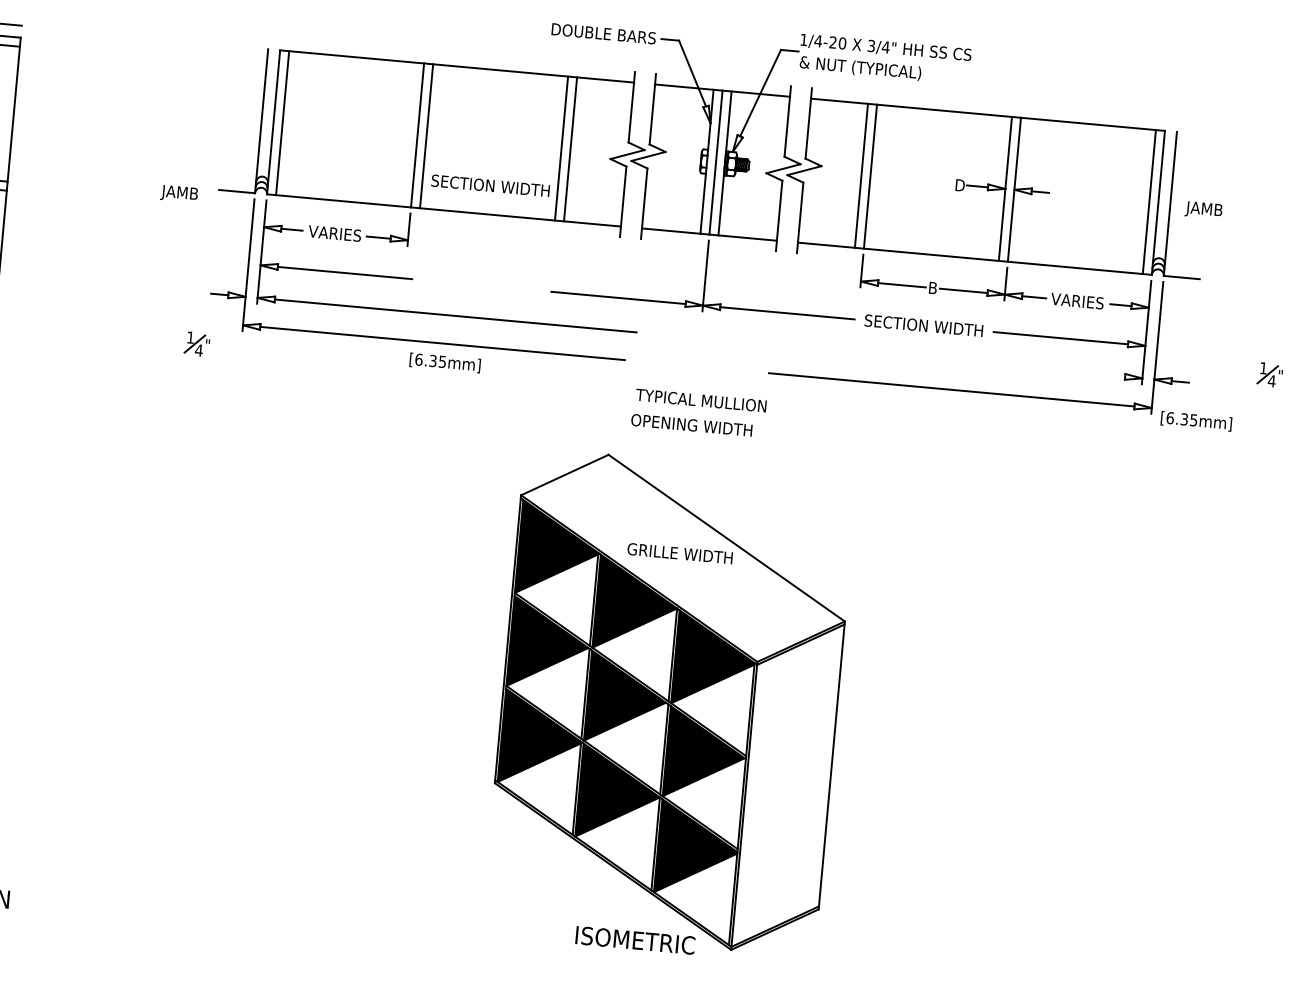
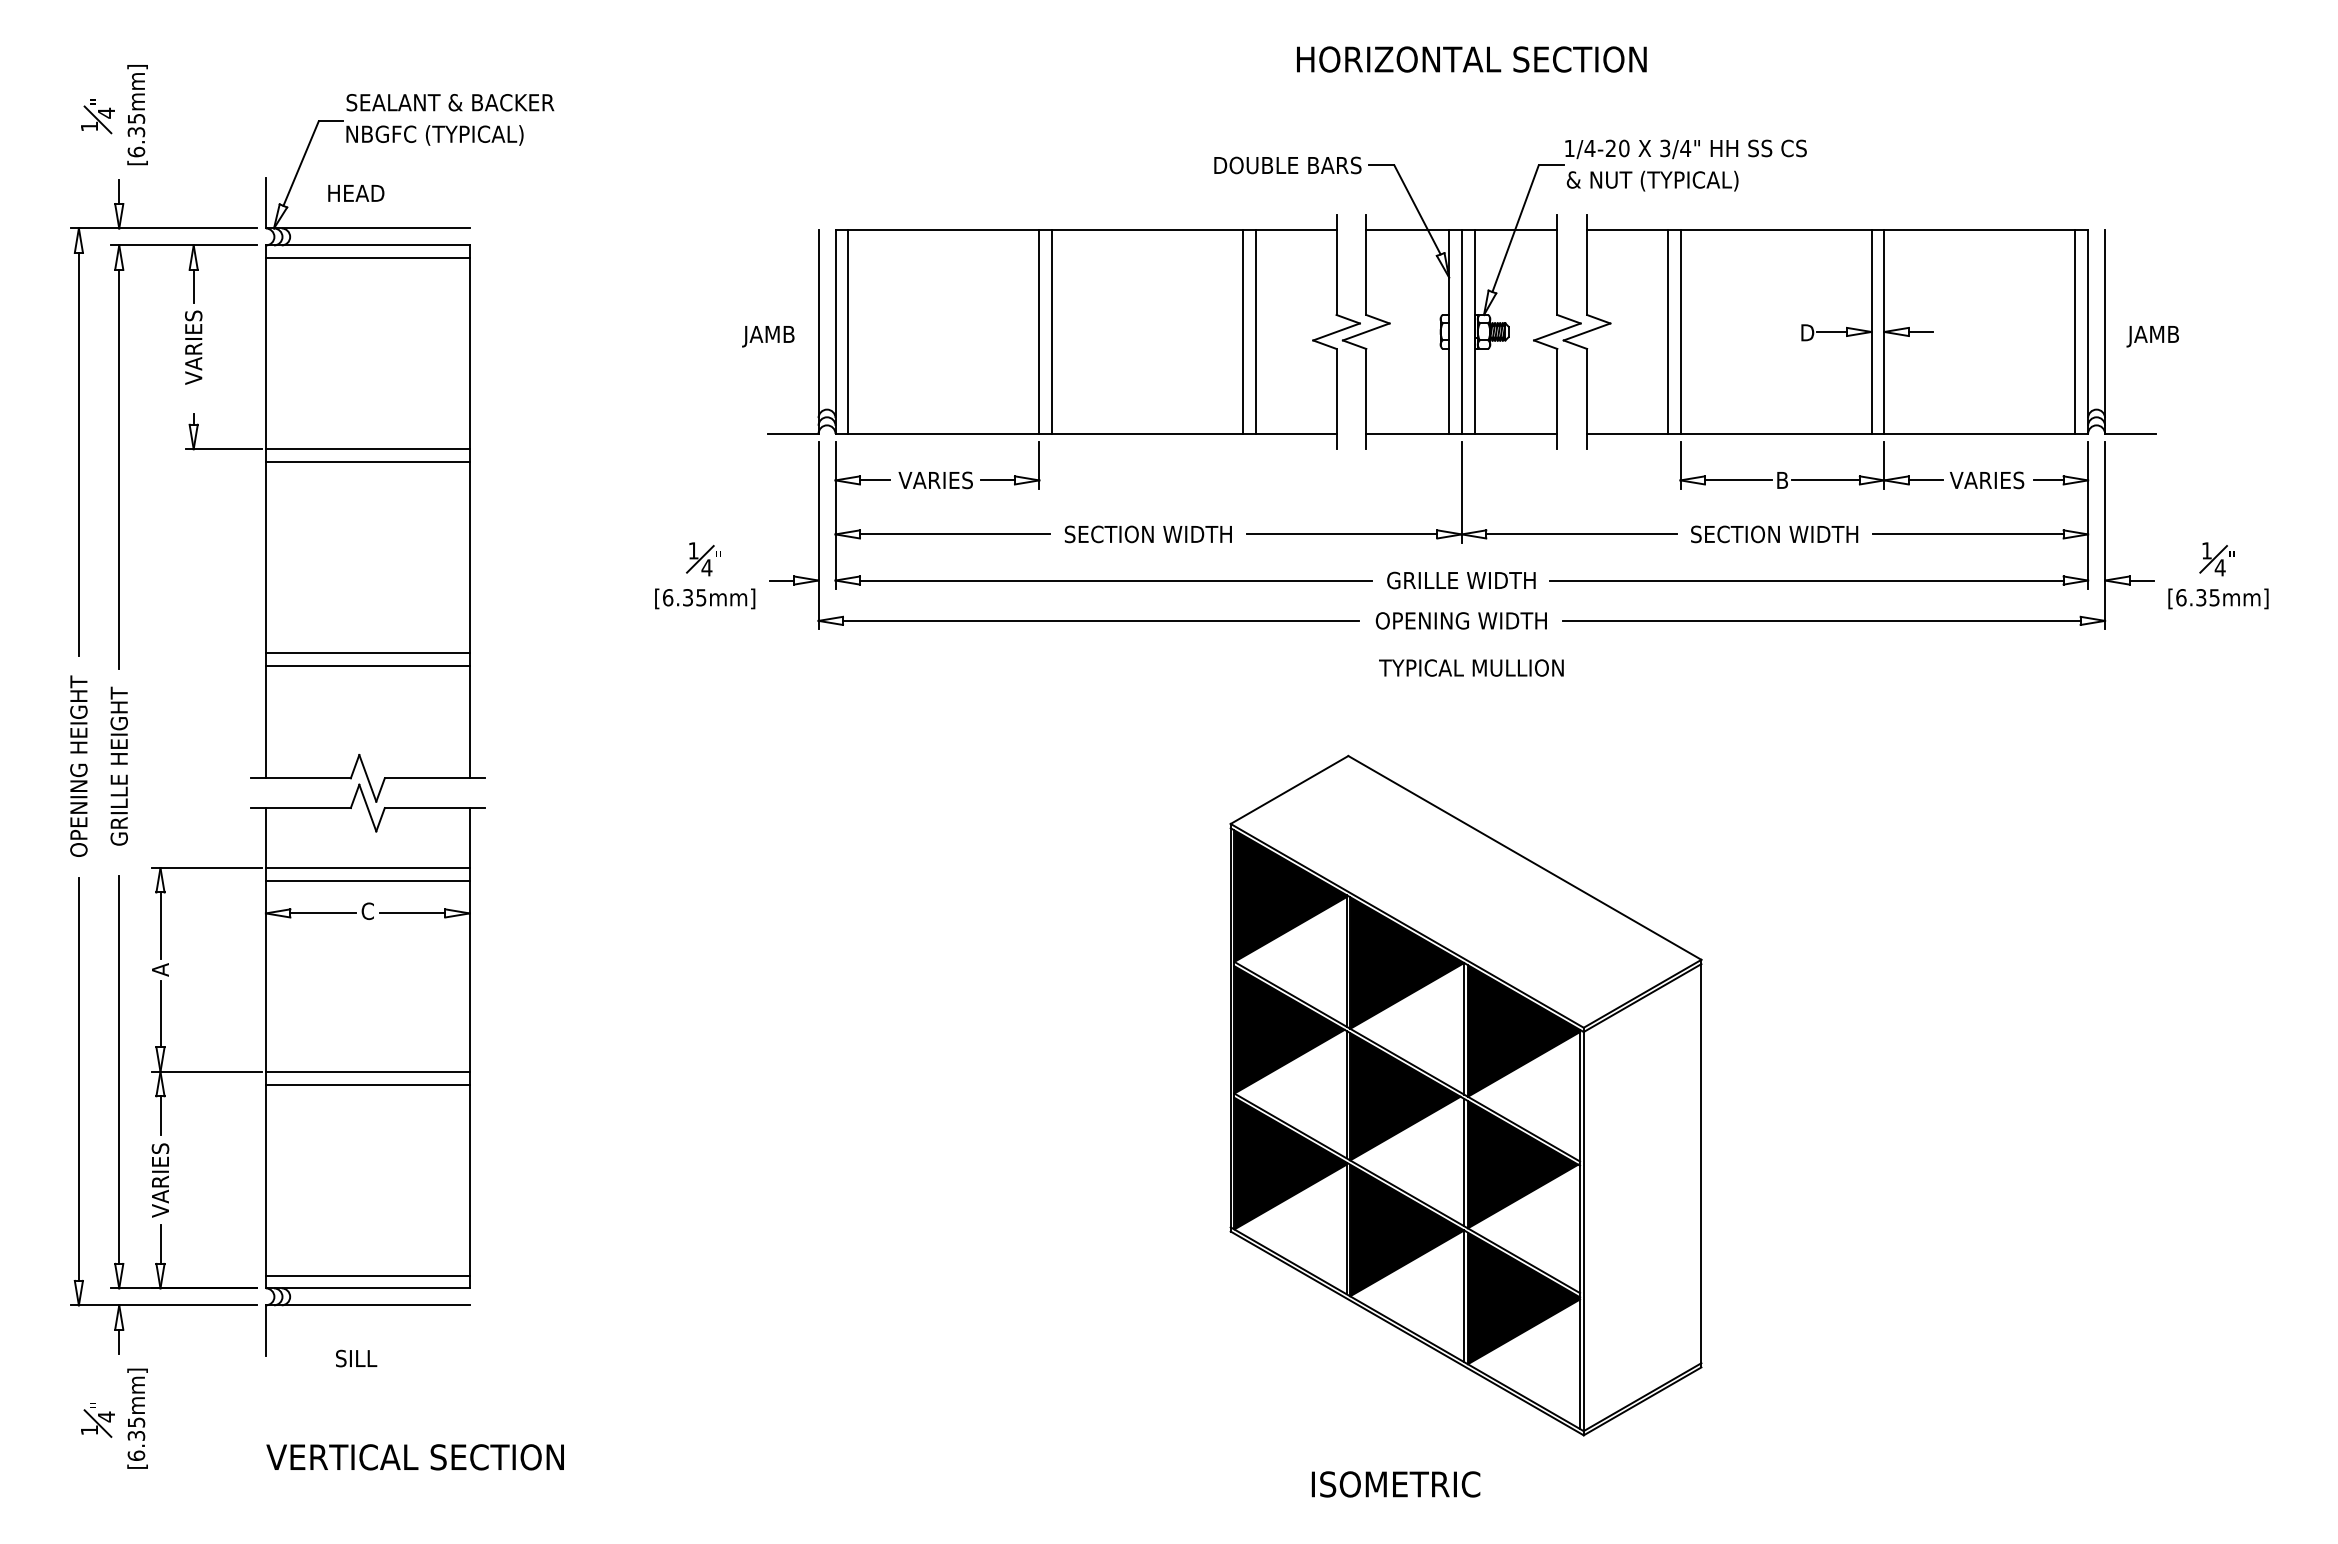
text: (490, 185) -> (1147, 534), moved
text: (179, 193) -> (768, 336), moved
part: (197, 344) -> (703, 559), moved
line: (943, 360) -> (1806, 580), added
text: (445, 362) -> (705, 598), moved
part: (1269, 375) -> (2216, 559), moved
text: (1196, 421) -> (2218, 598), moved
text: (691, 424) -> (1460, 620), moved
text: (680, 553) -> (1461, 580), moved
text: (635, 940) -> (1395, 1484), moved

